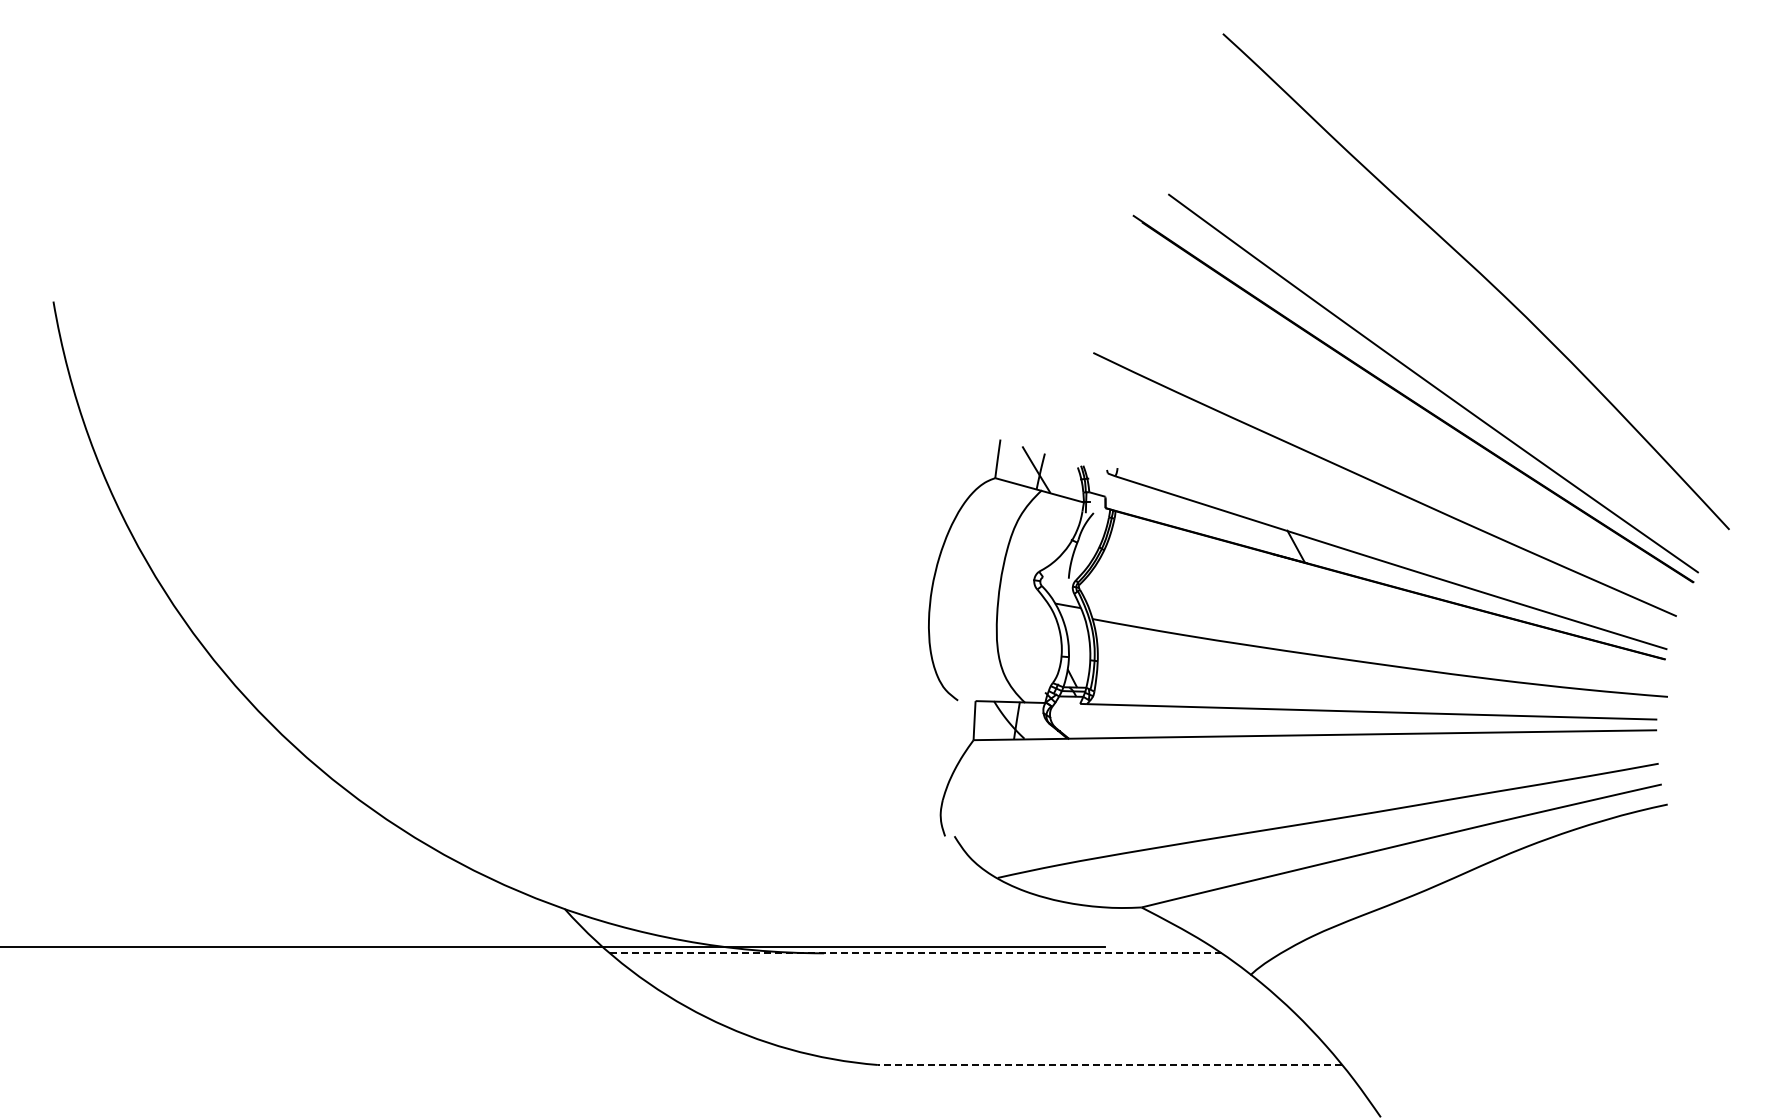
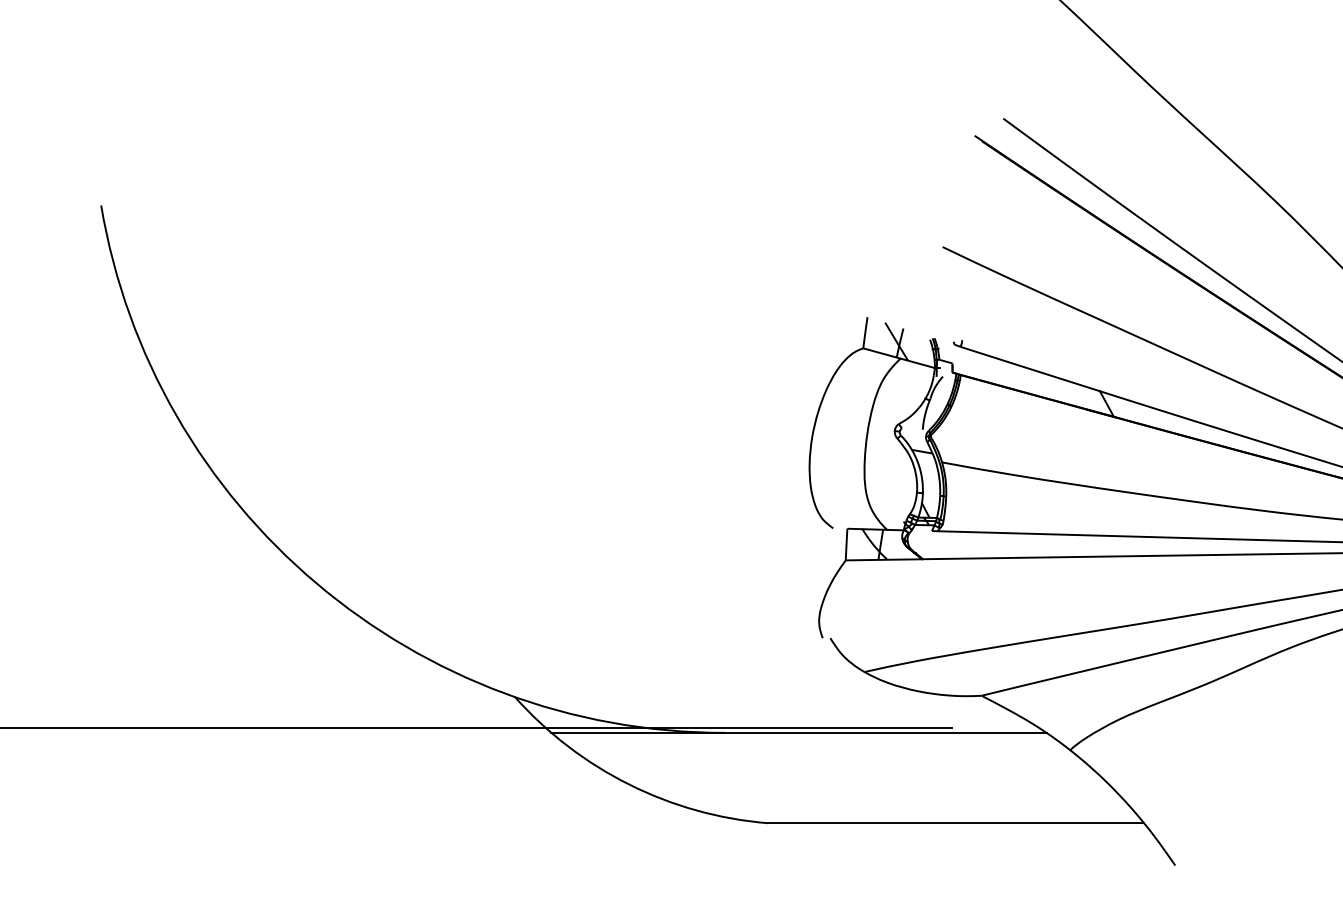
line: (915, 953) -> (798, 733), dashed -> solid
line: (1109, 1064) -> (955, 822), dashed -> solid

